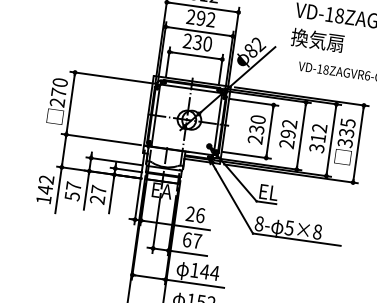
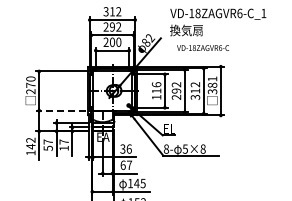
text: (197, 41) -> (112, 41), 230 -> 200
text: (347, 126) -> (212, 81), 335 -> 381
text: (256, 128) -> (156, 90), 230 -> 116
line: (101, 139) -> (61, 110), solid -> dashed
text: (96, 198) -> (63, 147), 27 -> 17
text: (189, 214) -> (122, 149), 26 -> 36
text: (213, 272) -> (142, 183), 144 -> 145

